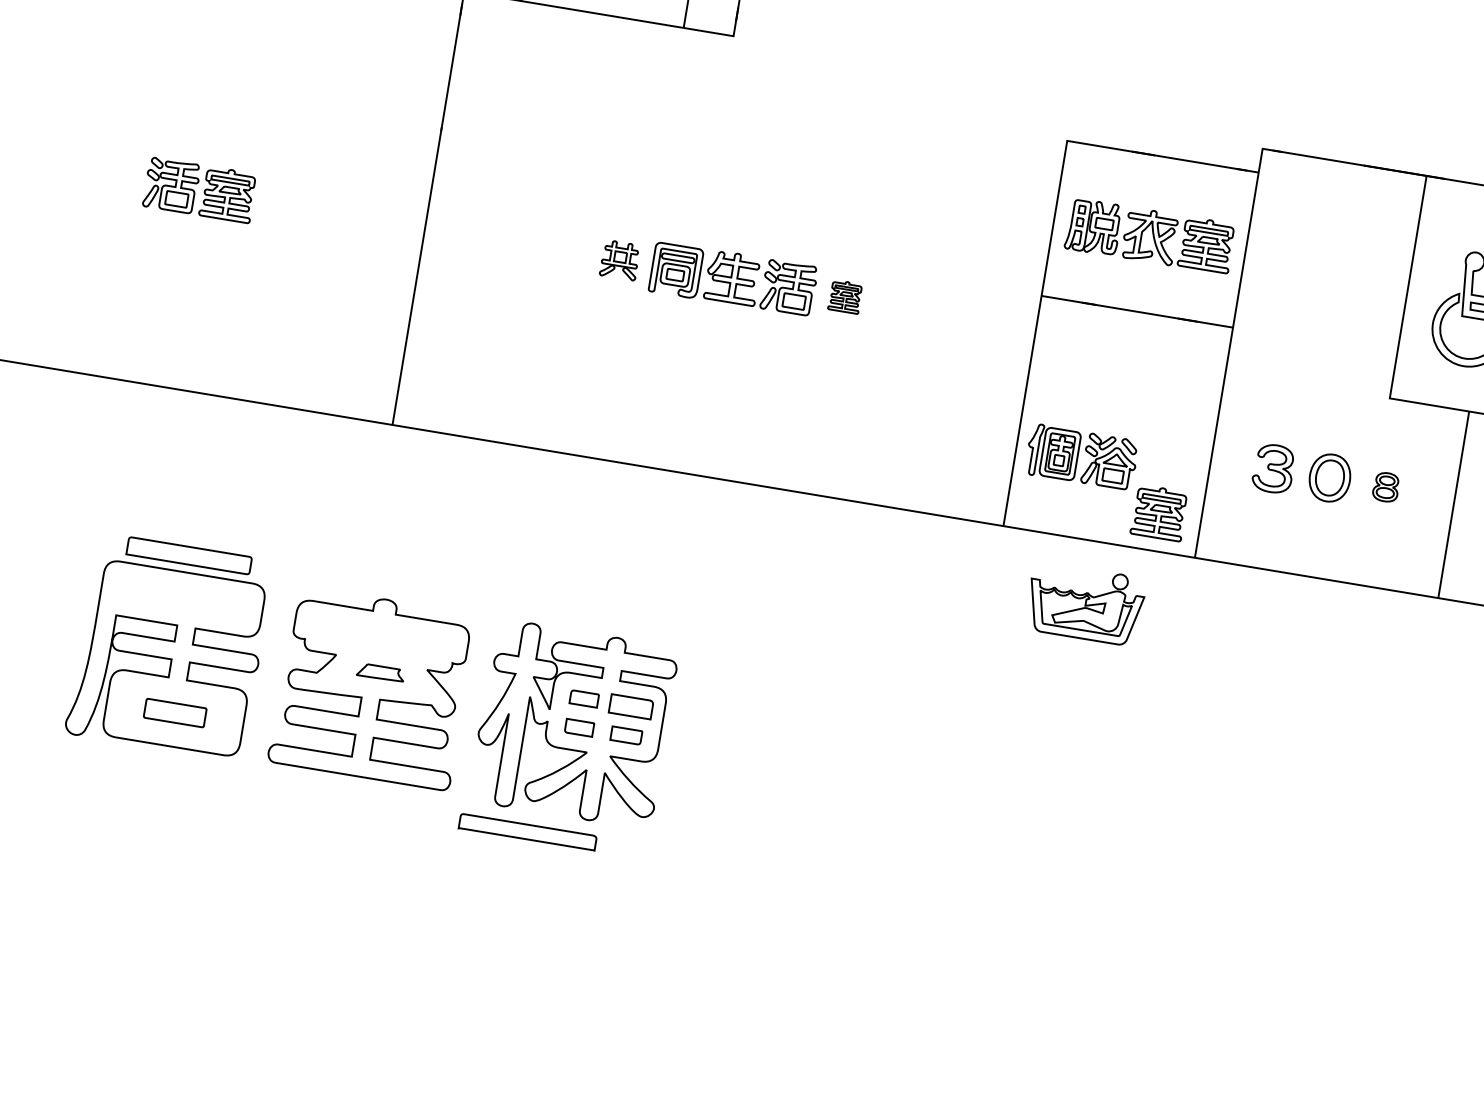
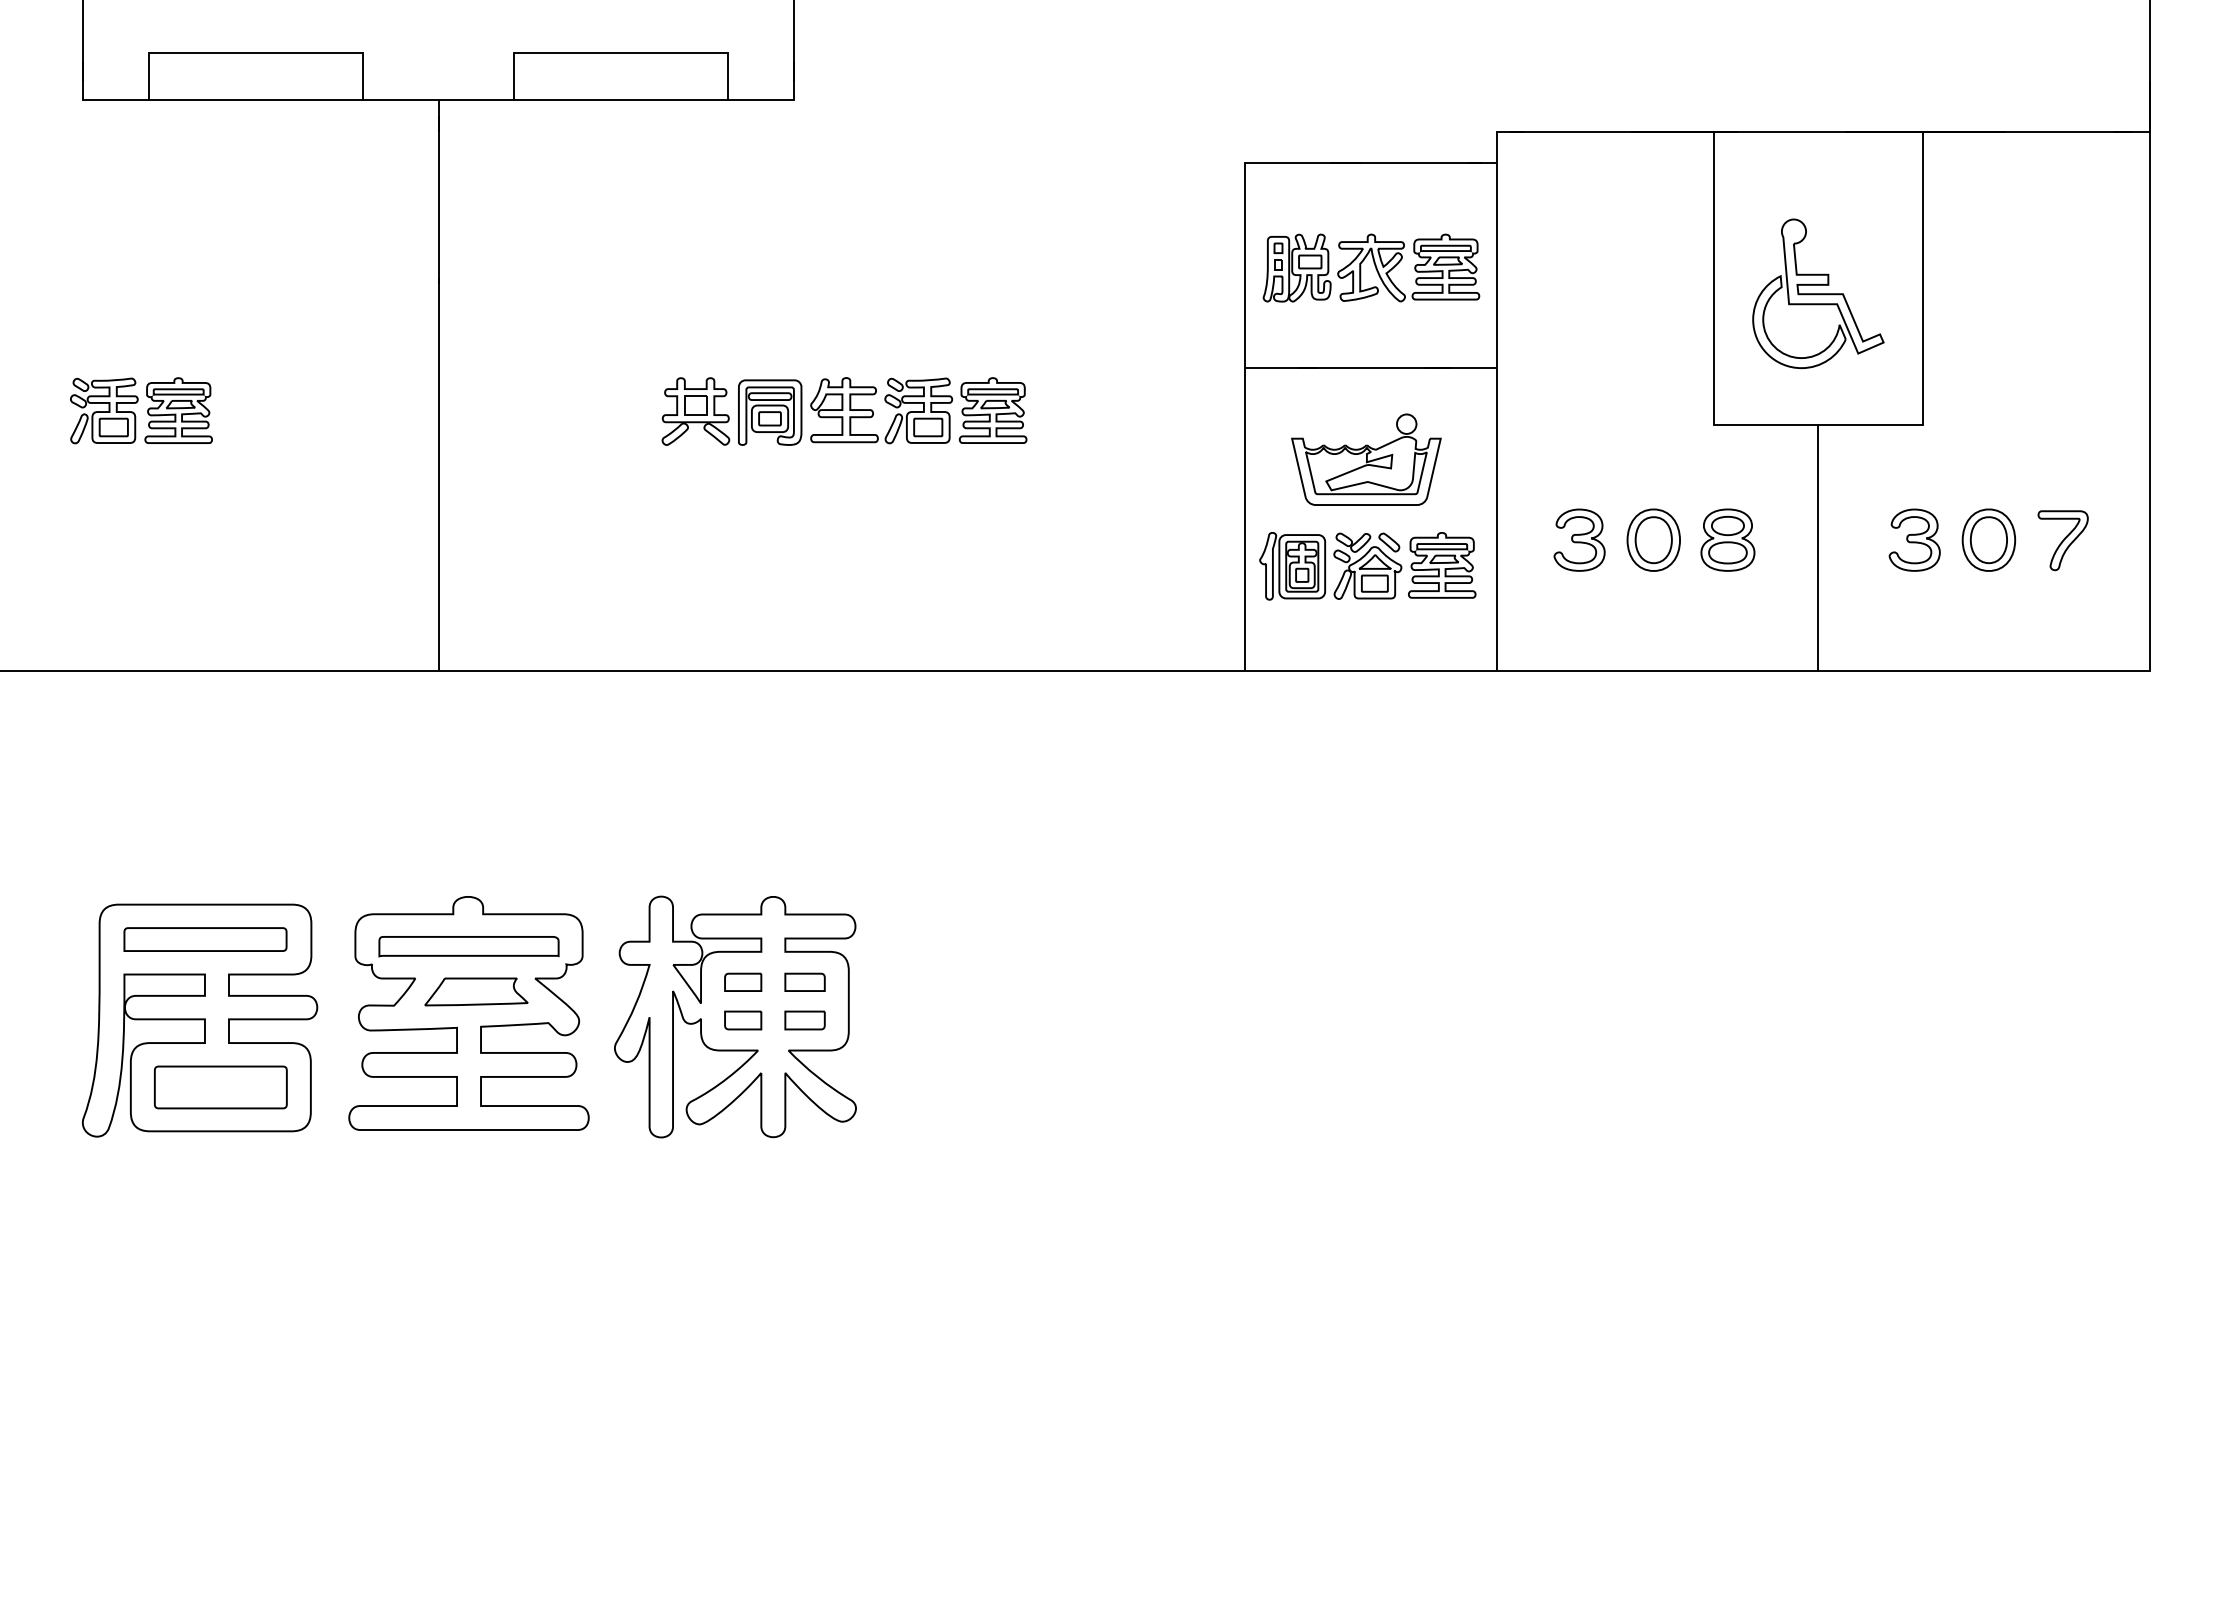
part: (619, 260) -> (695, 411), size x1.43
part: (845, 296) -> (992, 410), size x1.67
part: (1385, 486) -> (1727, 539), size x1.67
part: (1159, 513) -> (1442, 565), moved
part: (189, 555) -> (205, 939), moved
part: (1085, 603) -> (1366, 459), moved
part: (380, 672) -> (476, 991), size x1.67
part: (630, 705) -> (804, 981), size x0.71
part: (174, 713) -> (220, 1087), size x1.67
part: (527, 832) -> (468, 946), moved

